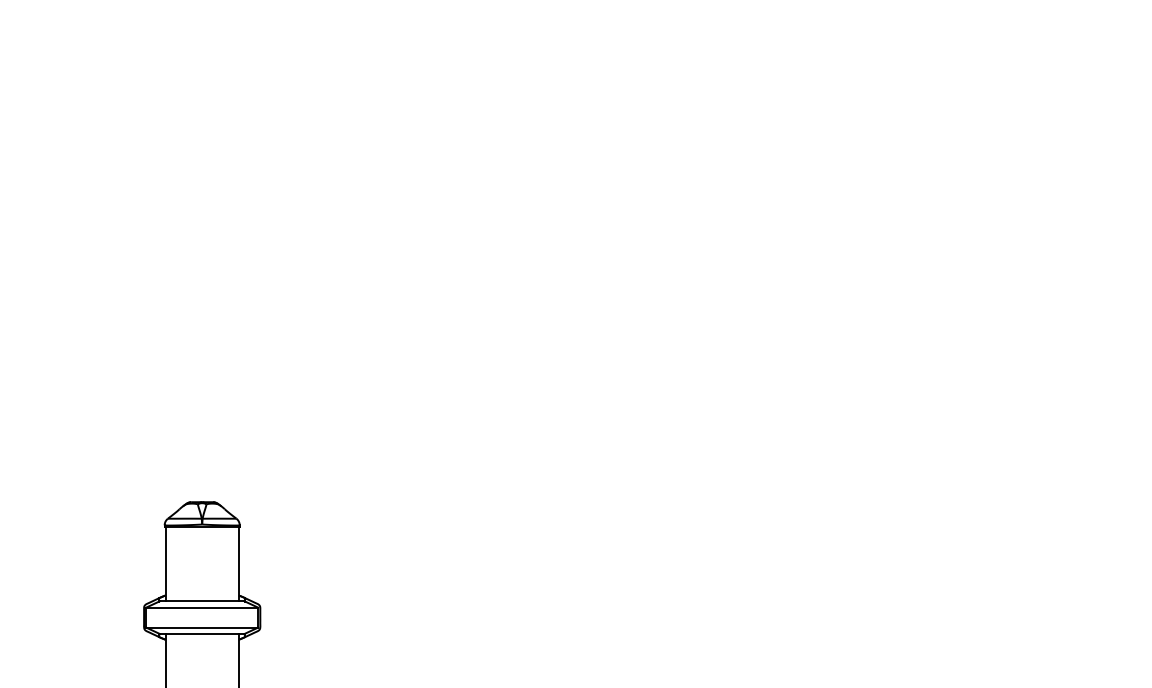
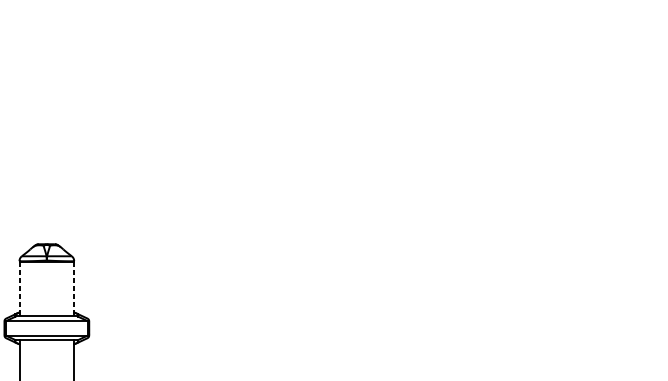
line: (165, 564) -> (20, 289), solid -> dashed
line: (238, 564) -> (73, 289), solid -> dashed

